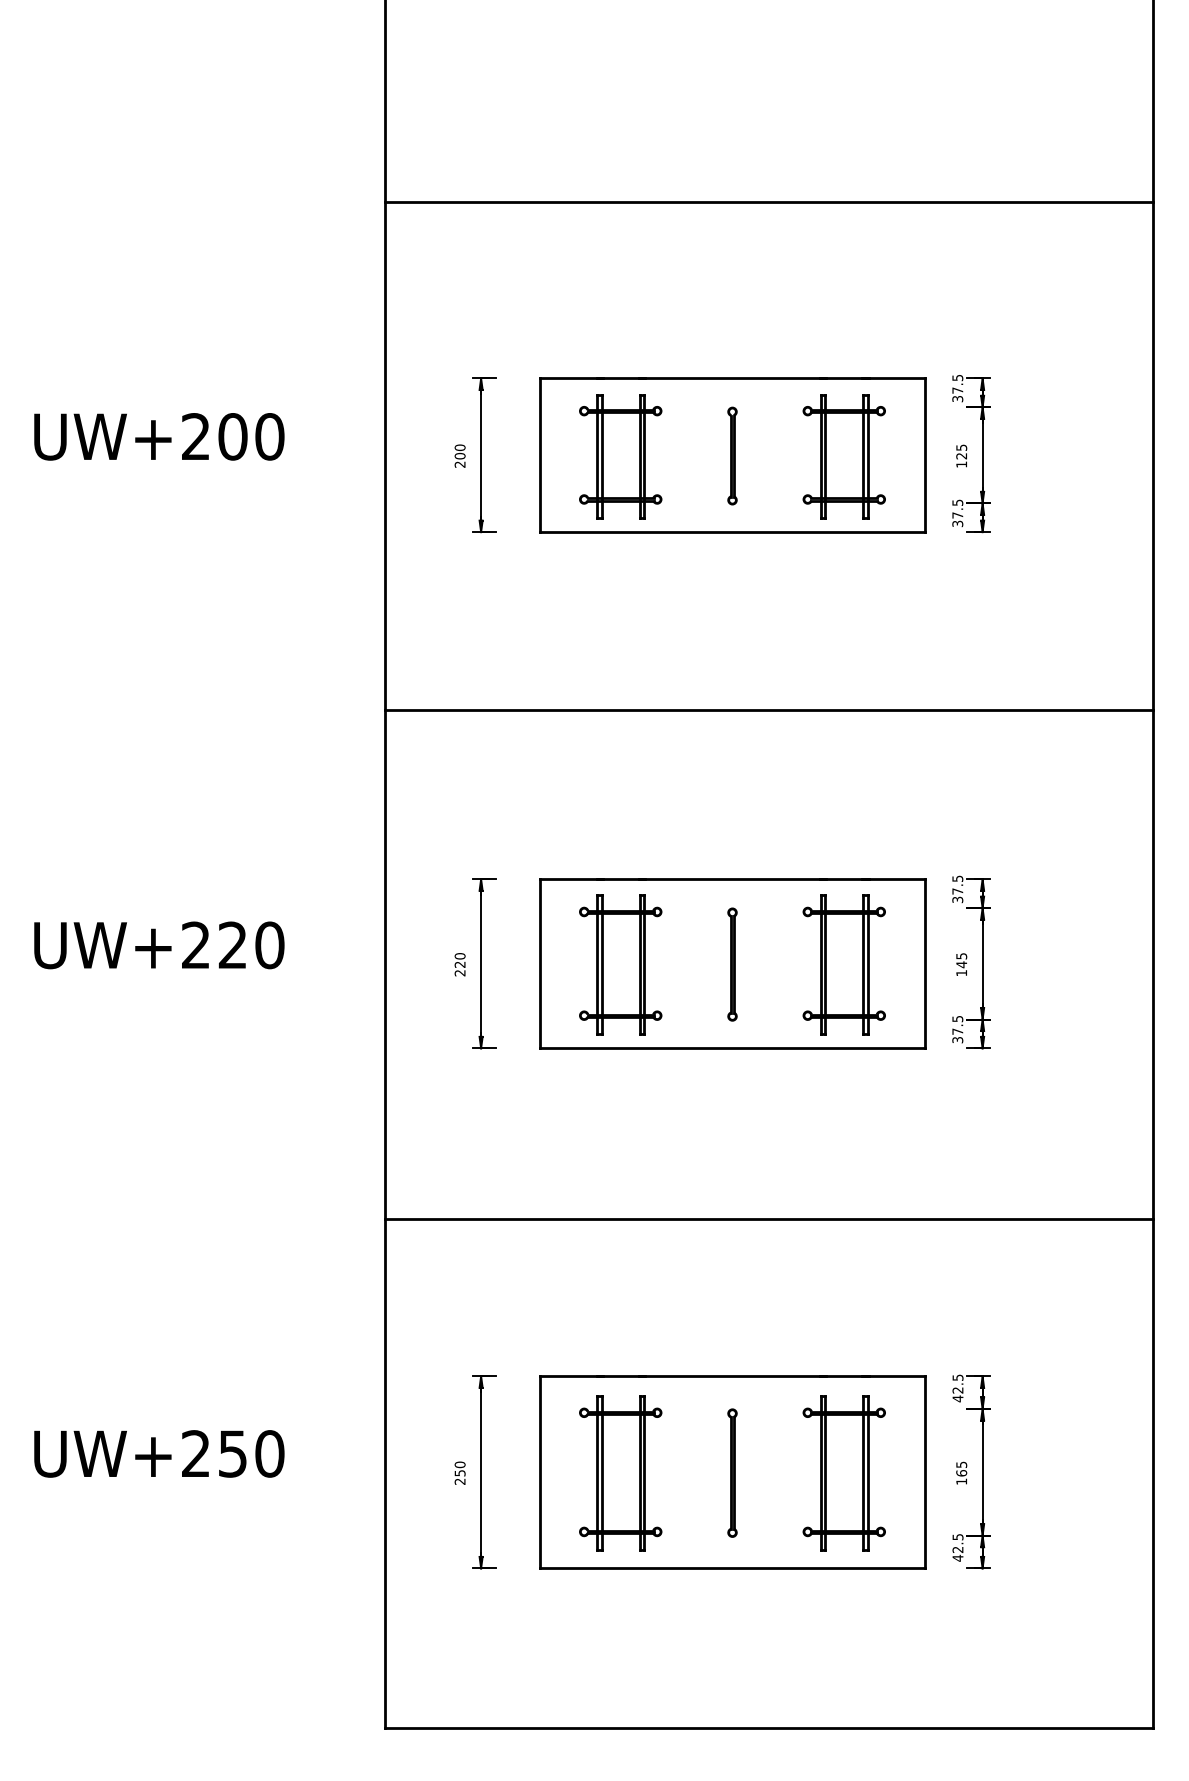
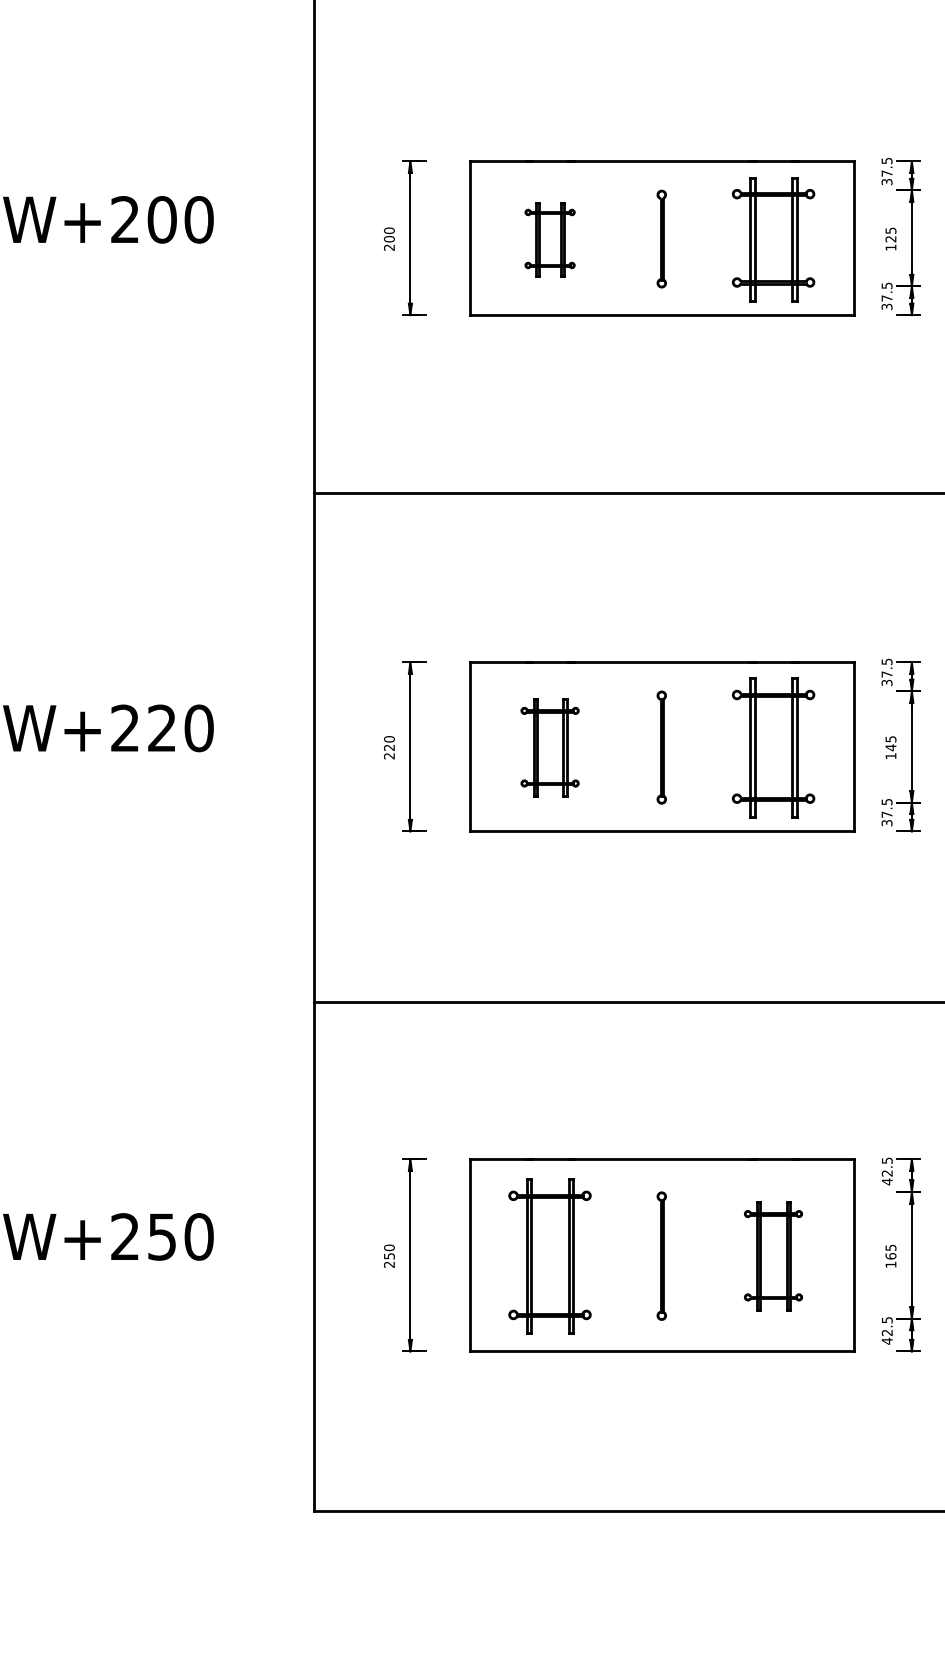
part: (620, 456) -> (549, 239), size x0.6
part: (620, 964) -> (549, 747), size x0.7
part: (843, 1473) -> (772, 1256), size x0.7

